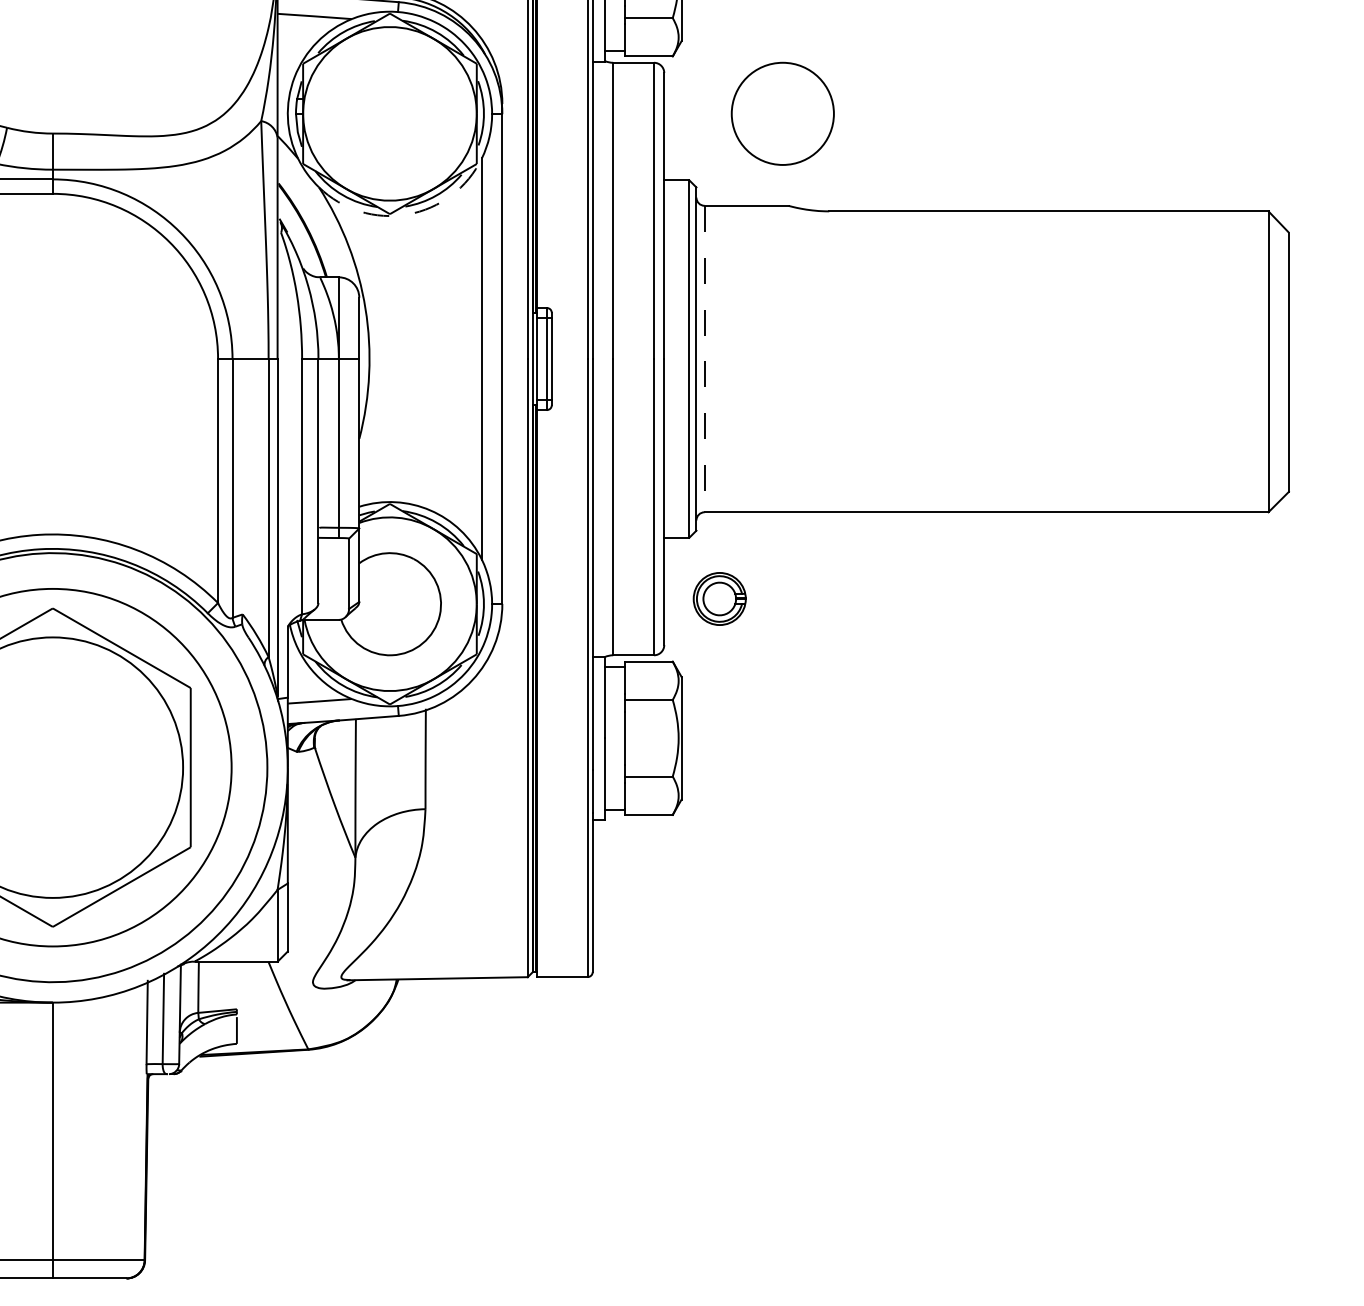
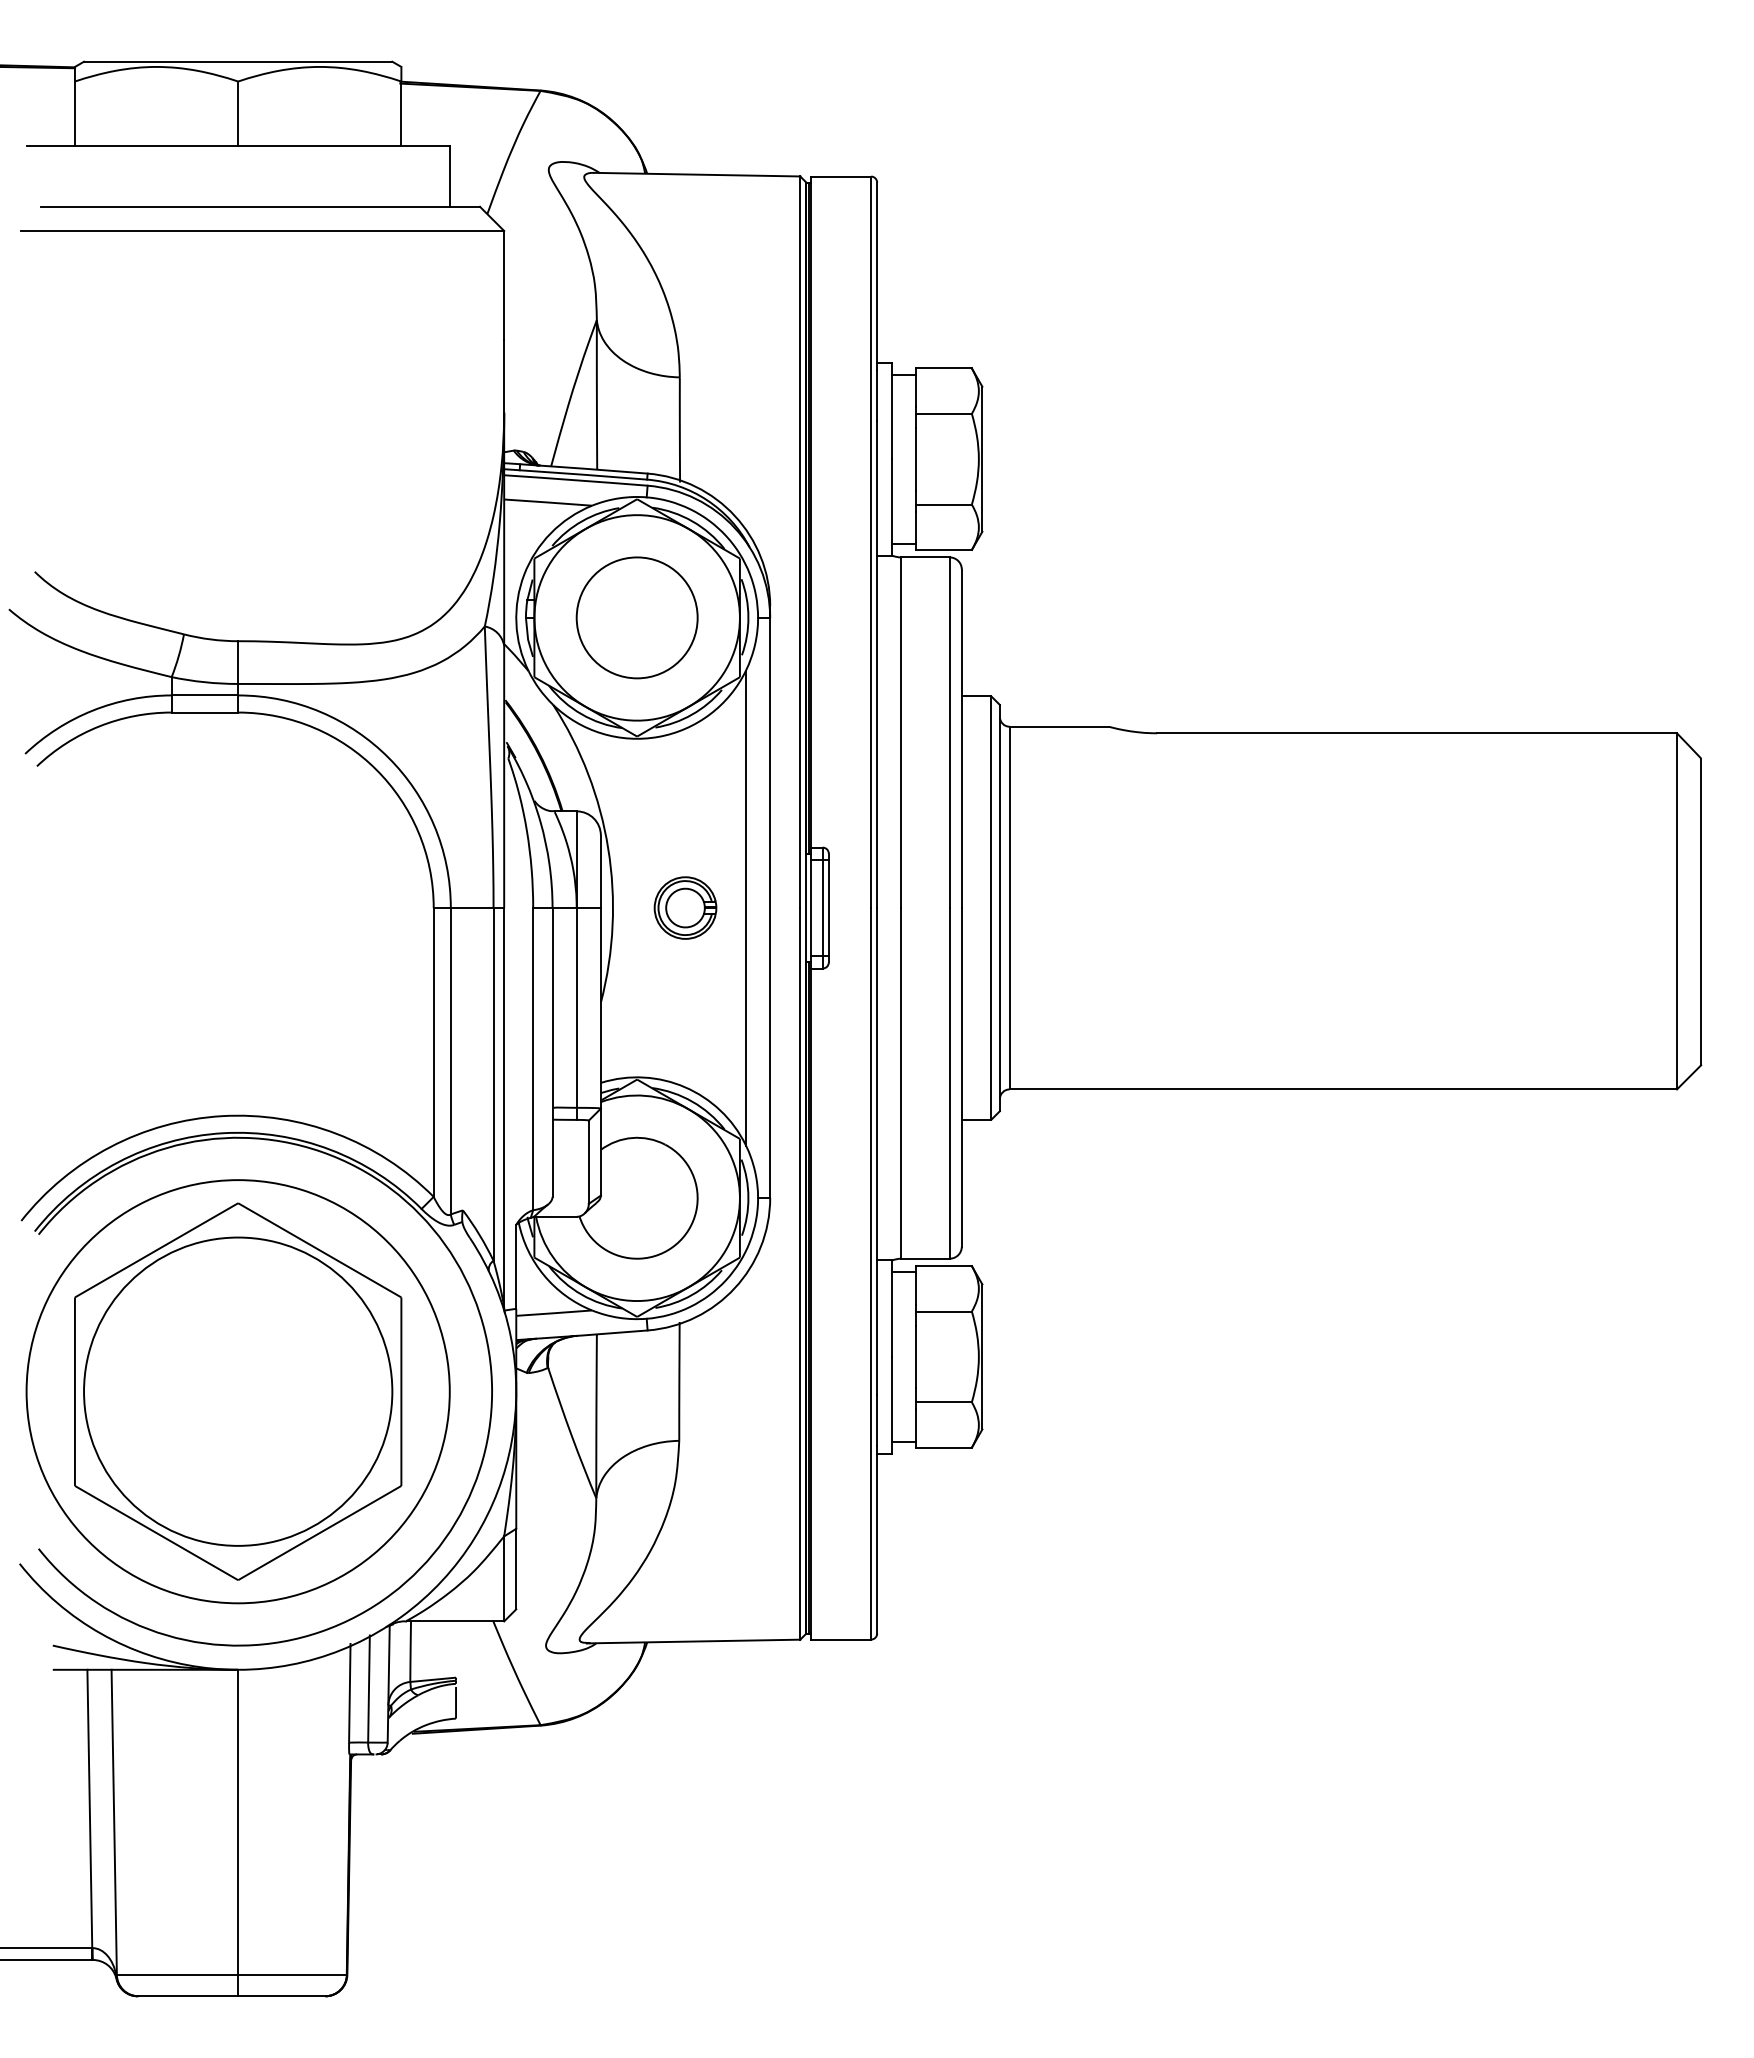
circle: (782, 113) -> (636, 617), moved
arc: (407, 214) -> (658, 736), dashed -> solid
line: (704, 359) -> (1009, 908), dashed -> solid
part: (719, 598) -> (685, 907), moved

